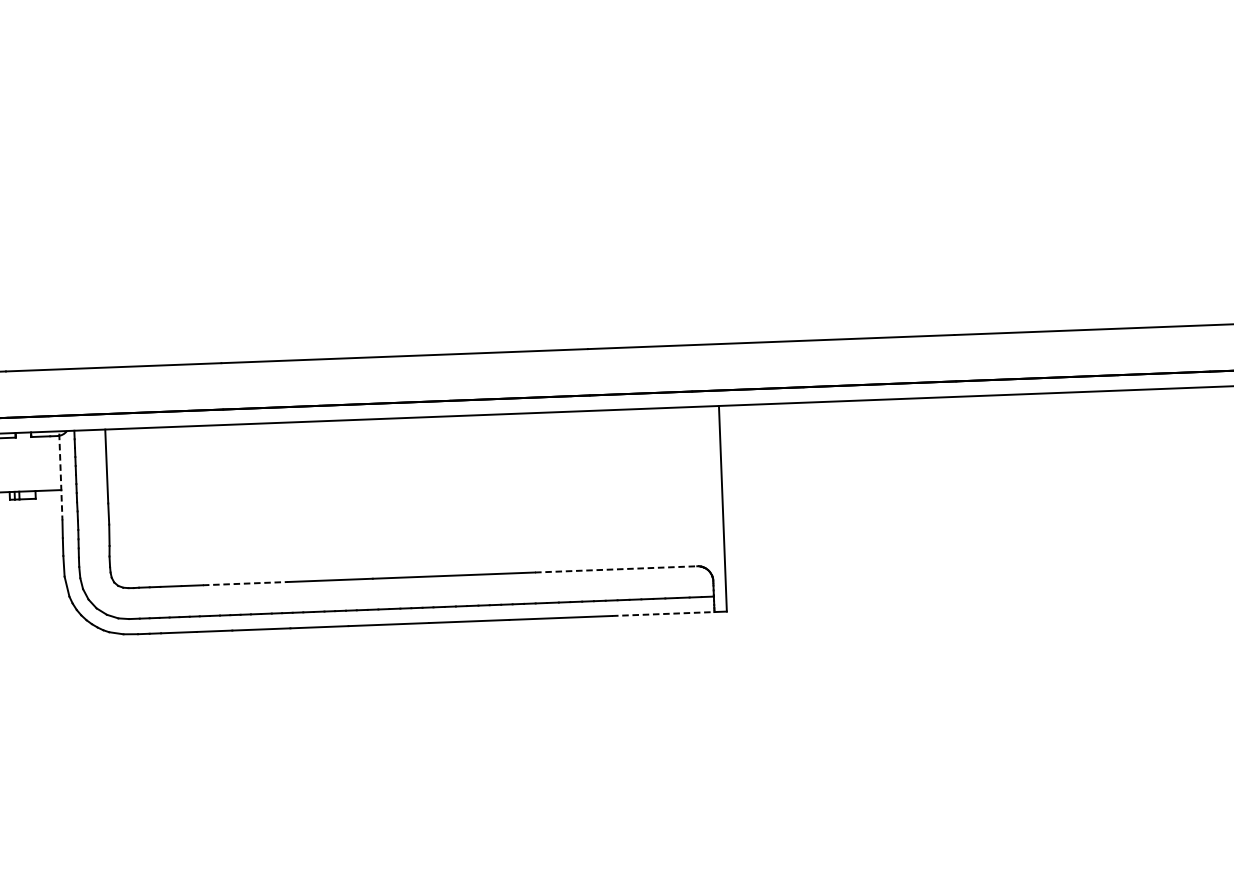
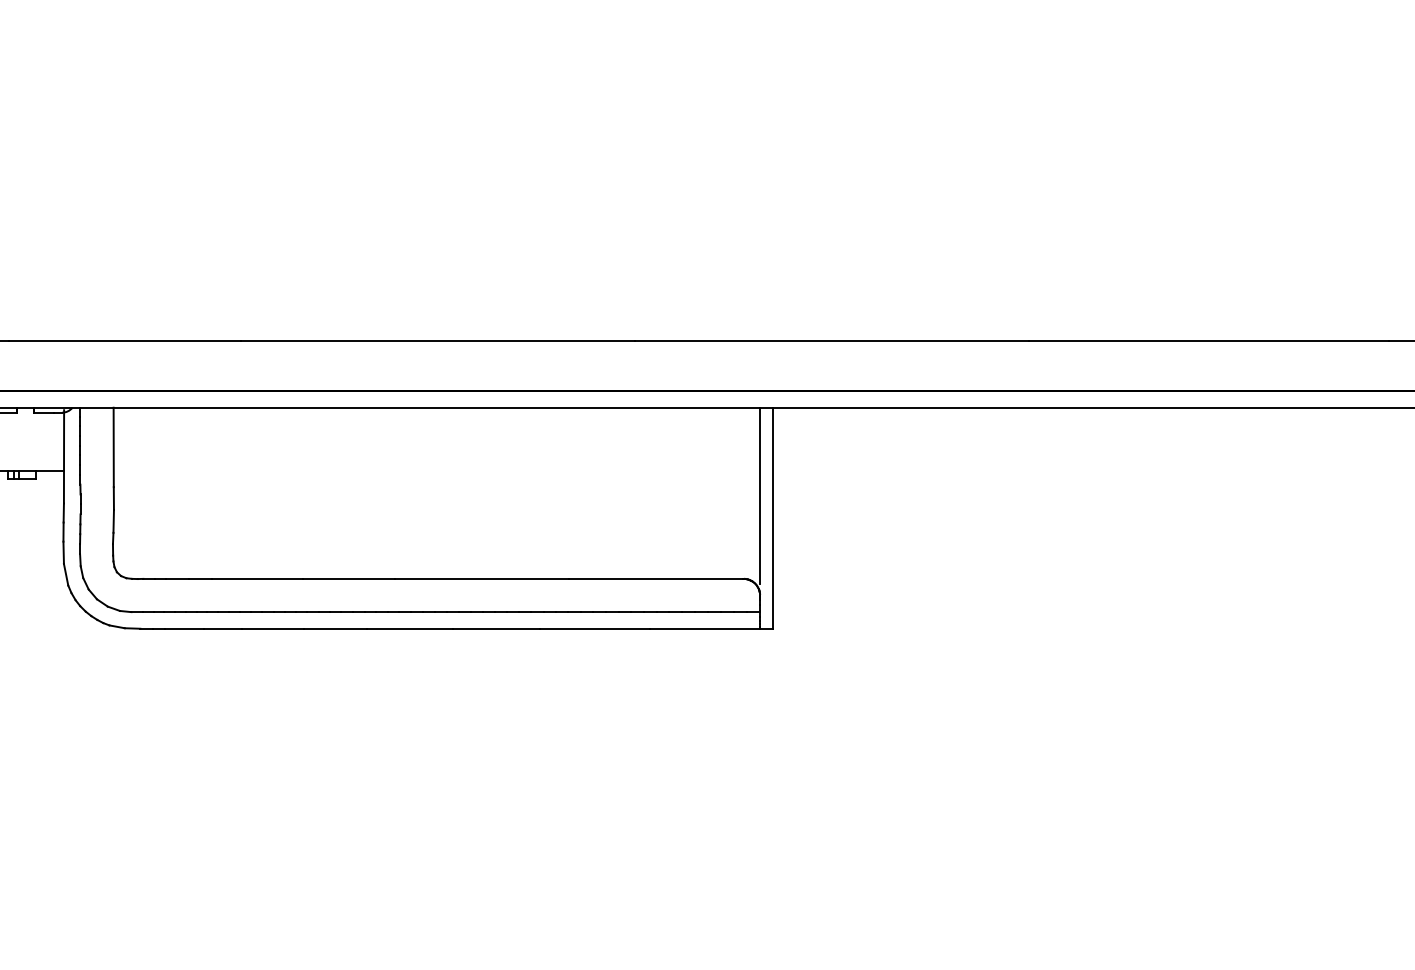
line: (61, 476) -> (64, 456), dashed -> solid
line: (710, 488) -> (760, 495), added
line: (616, 569) -> (656, 578), dashed -> solid
line: (245, 583) -> (257, 578), dashed -> solid
line: (663, 613) -> (705, 628), dashed -> solid

